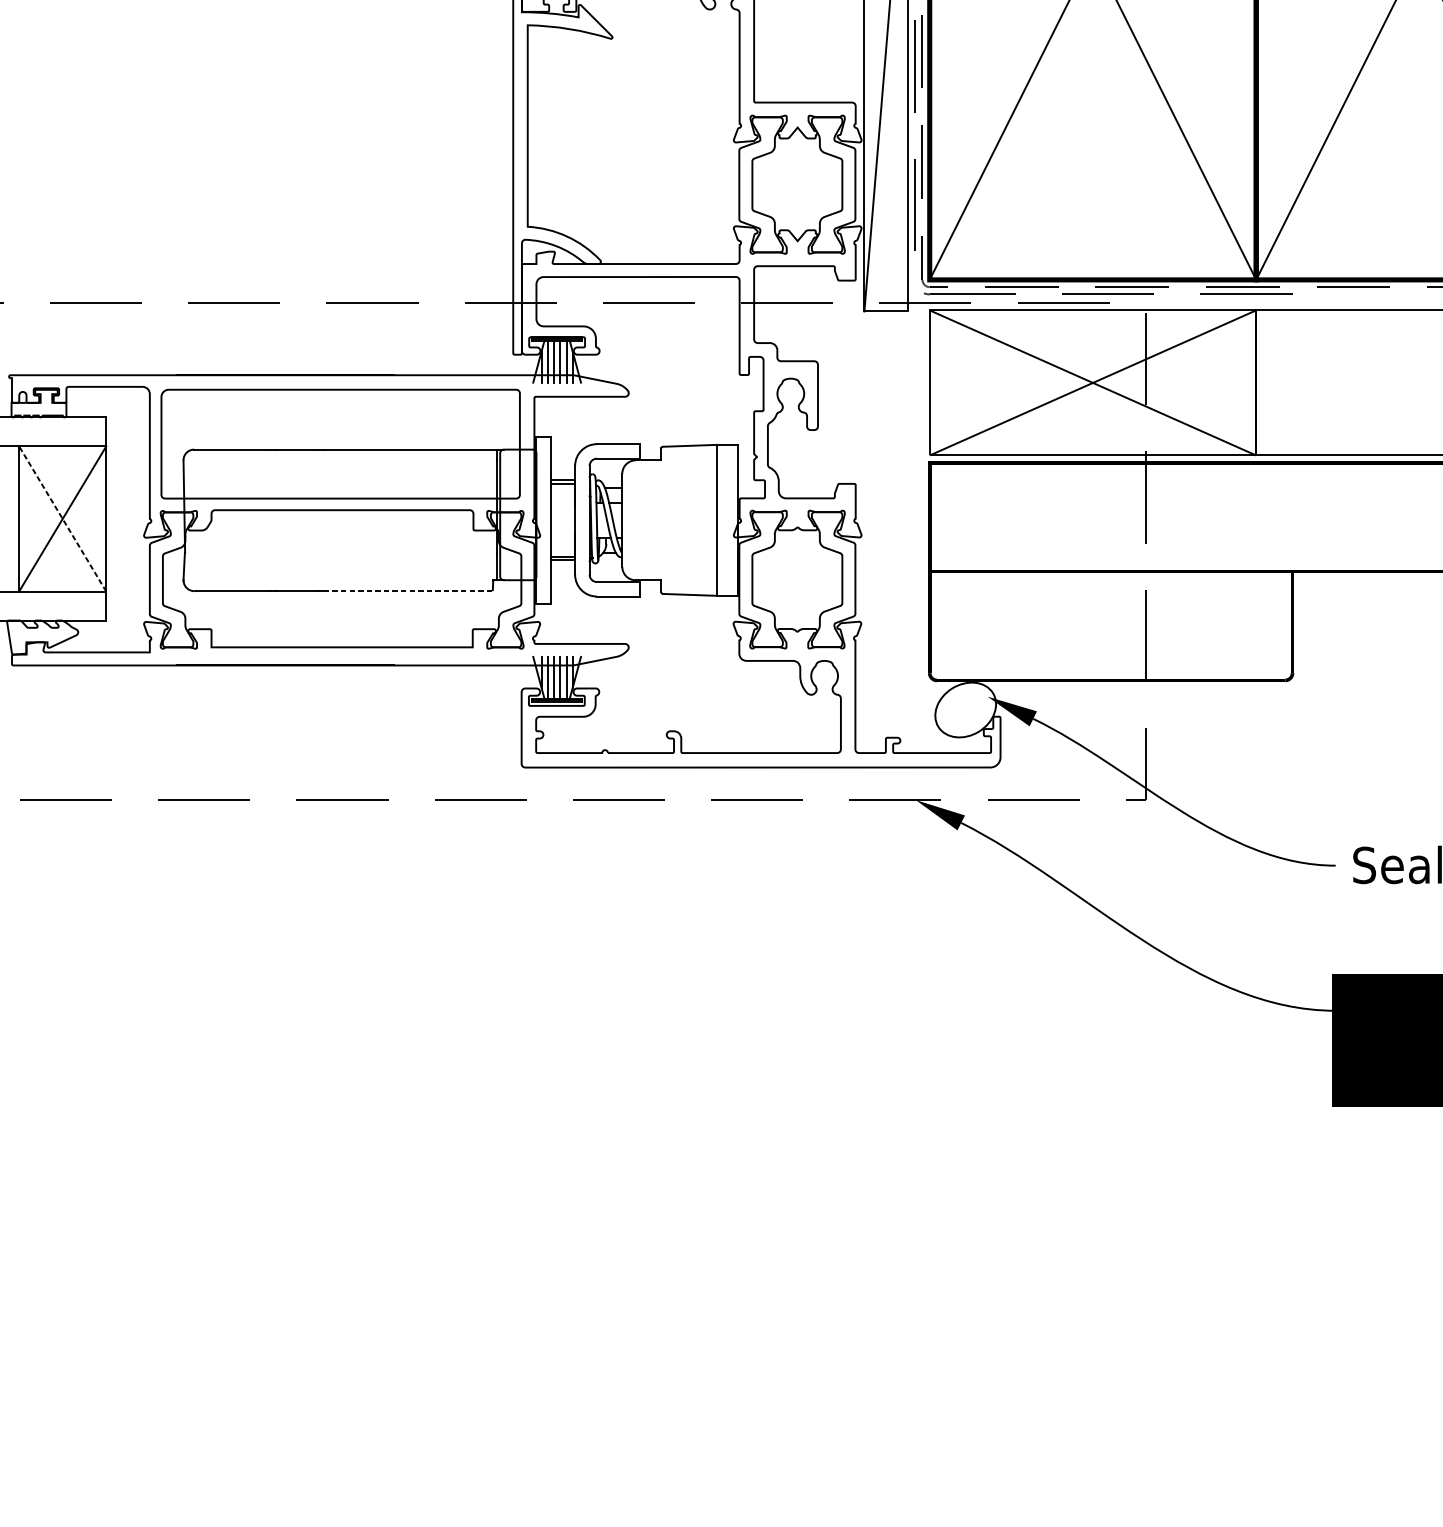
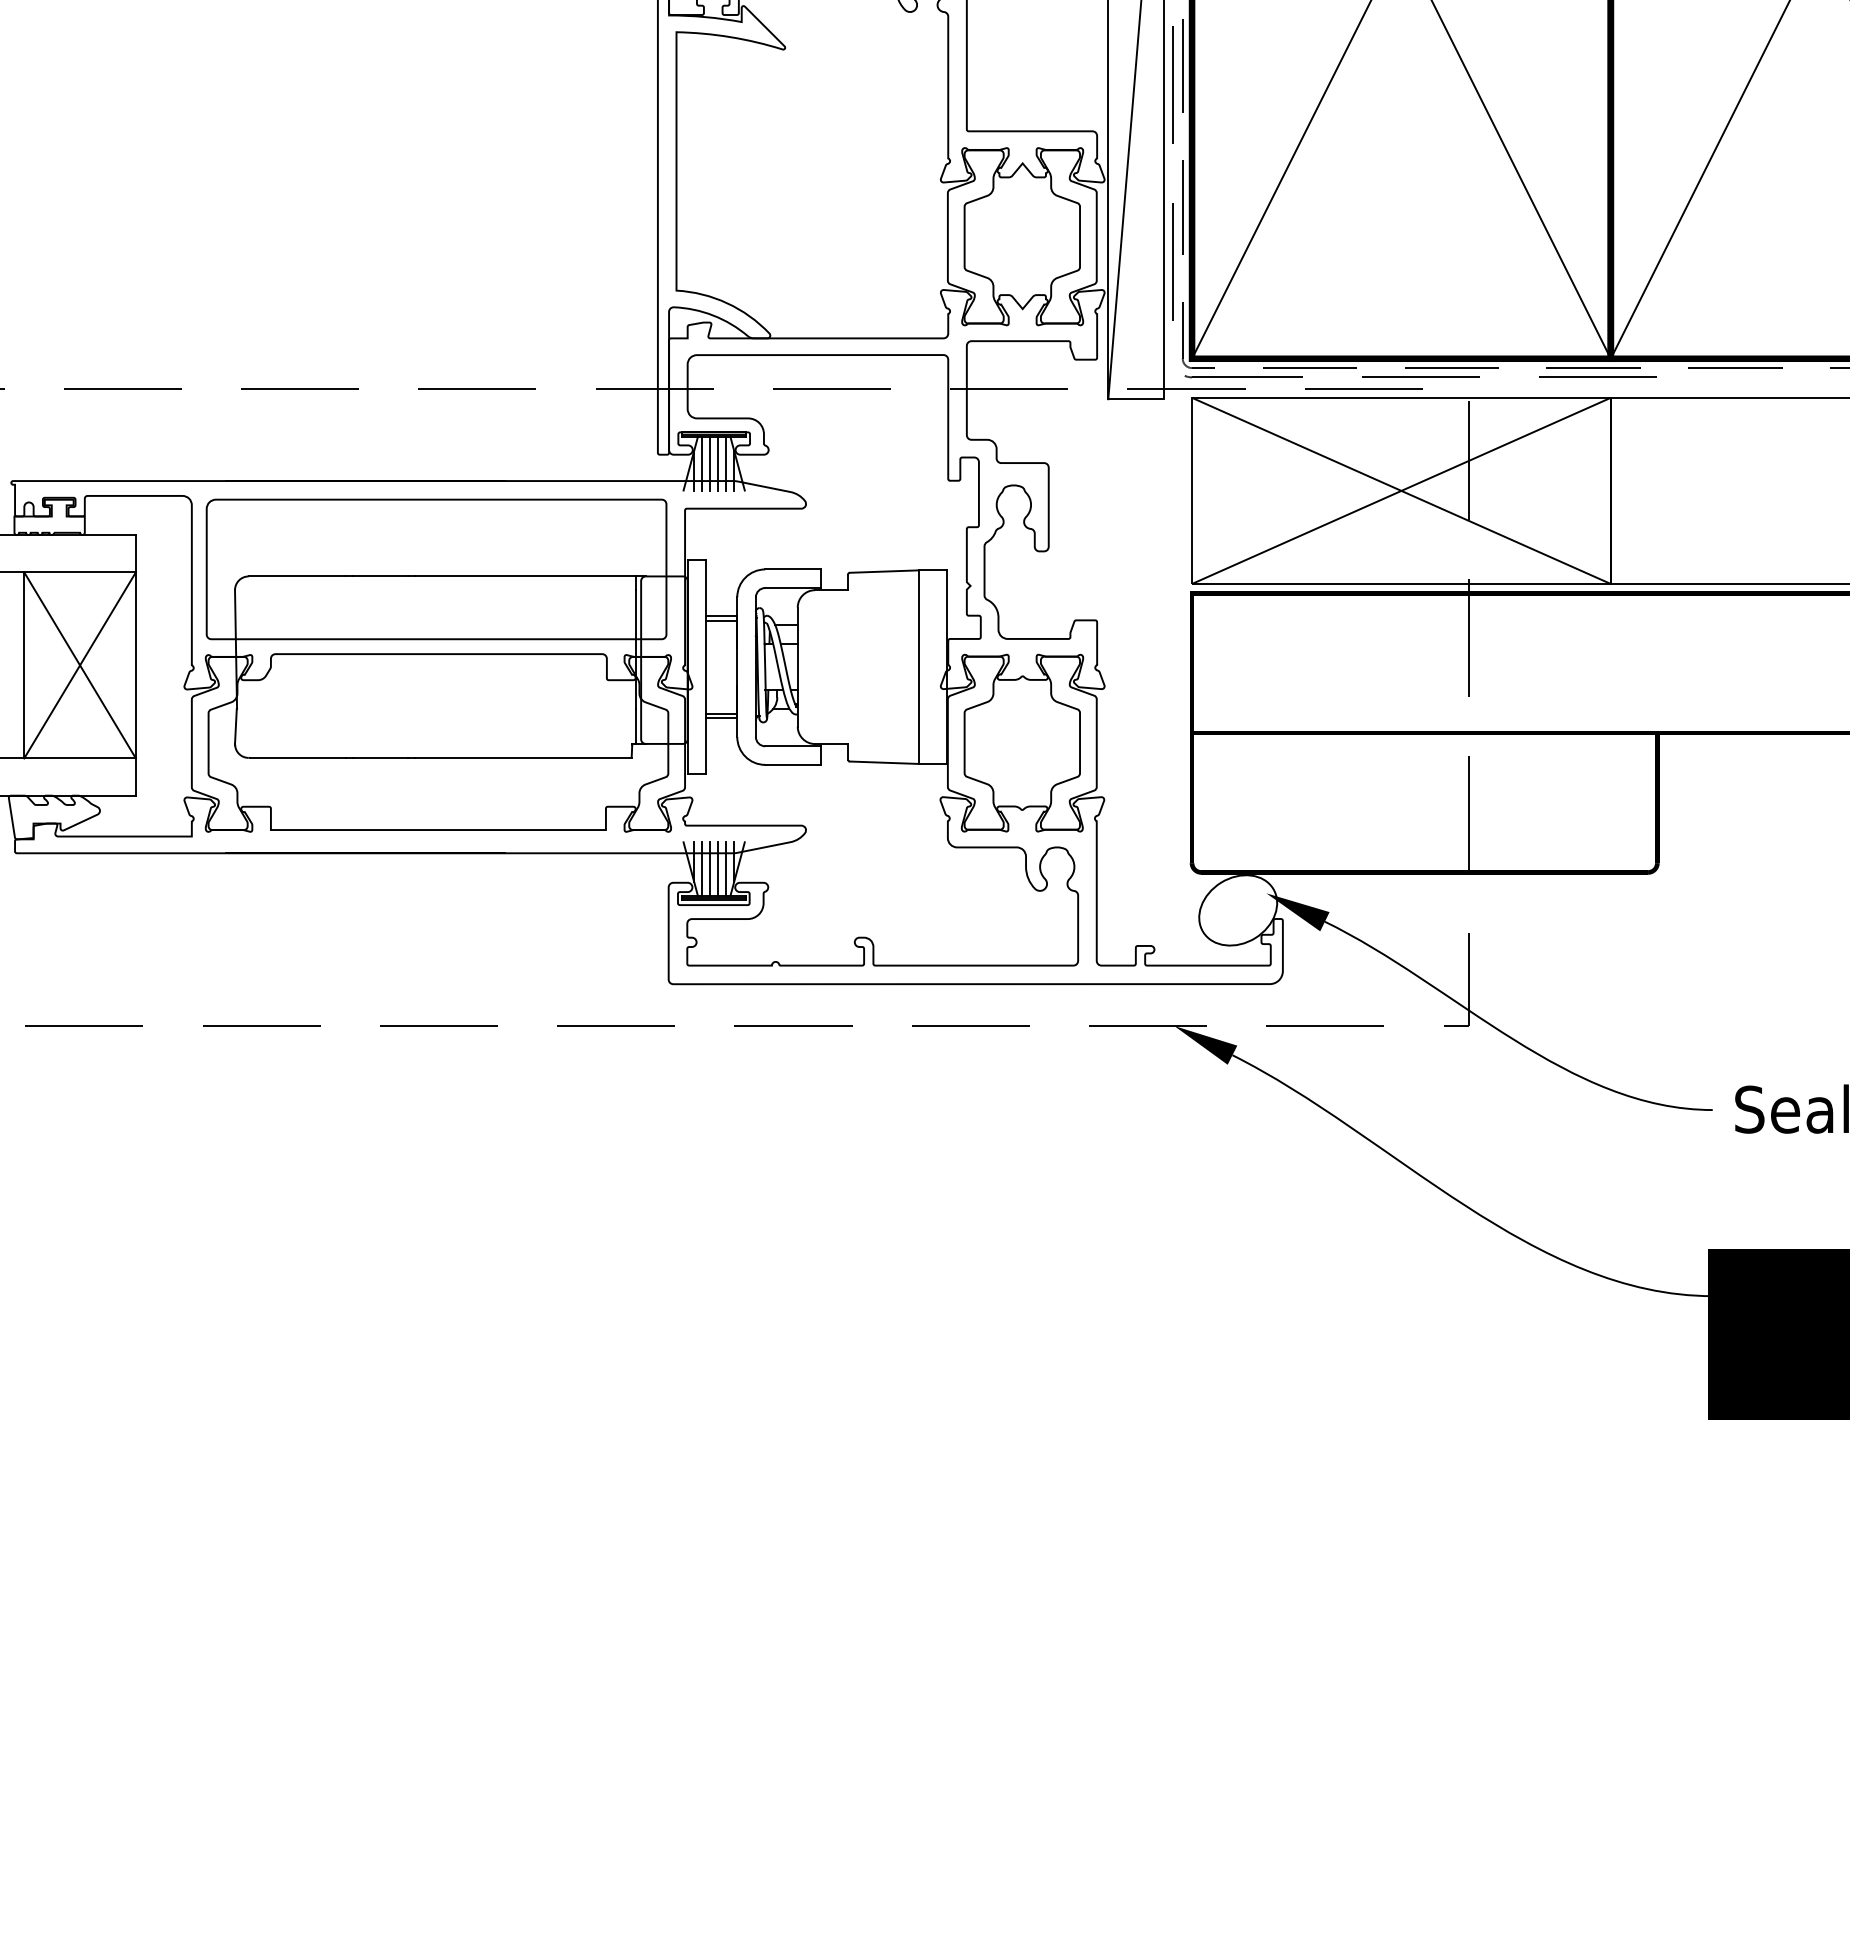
line: (63, 519) -> (80, 665), dashed -> solid
line: (408, 590) -> (523, 757), dashed -> solid

